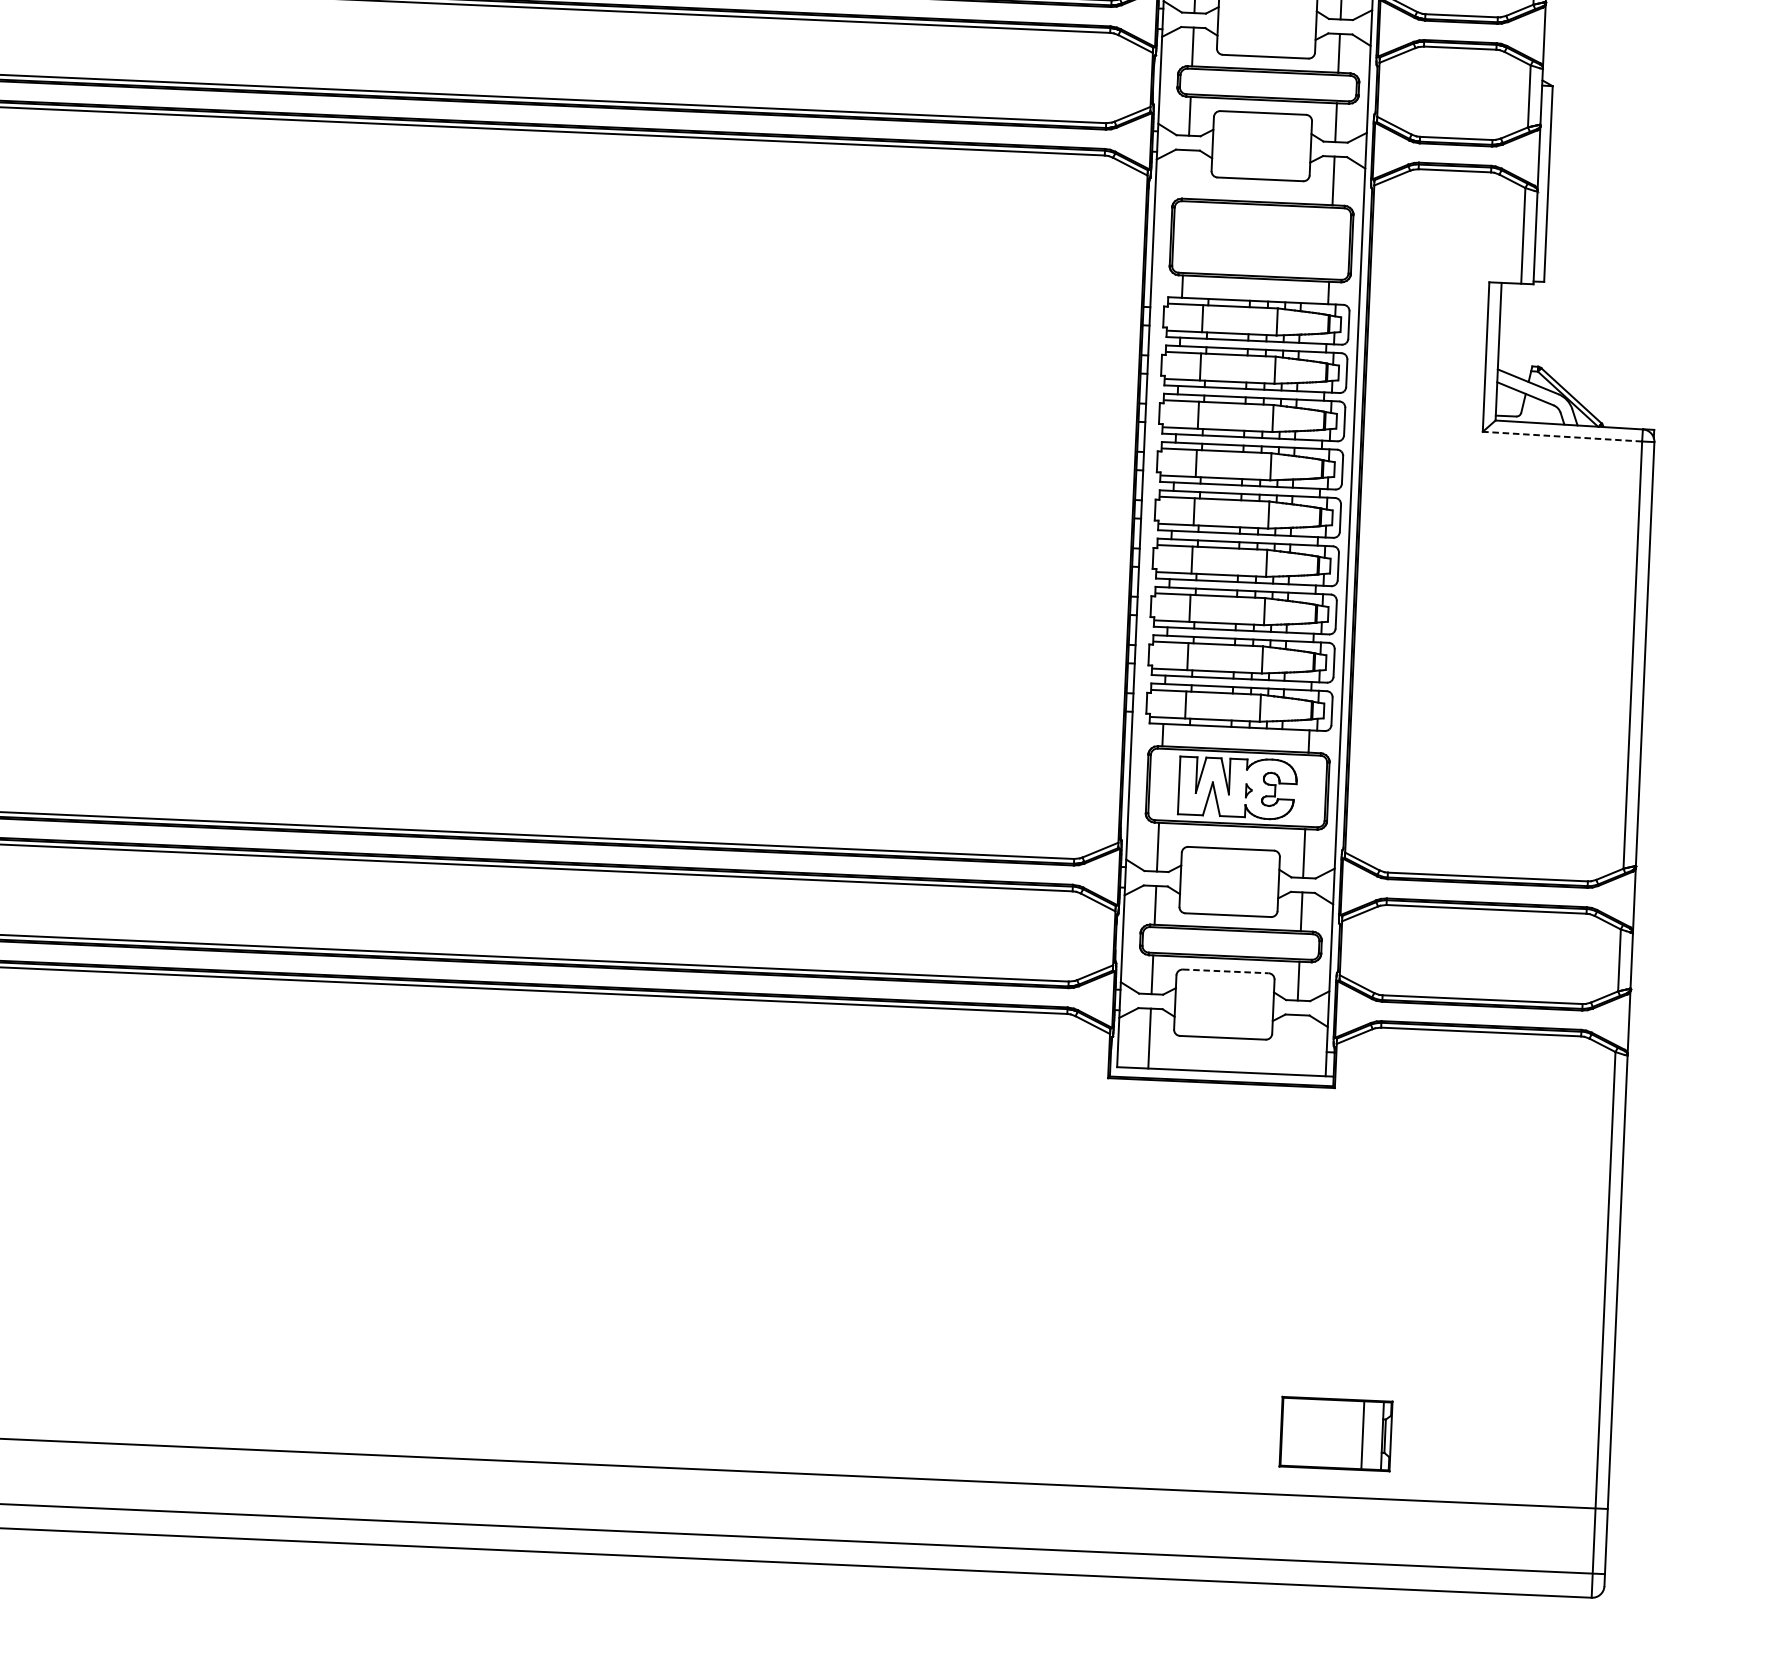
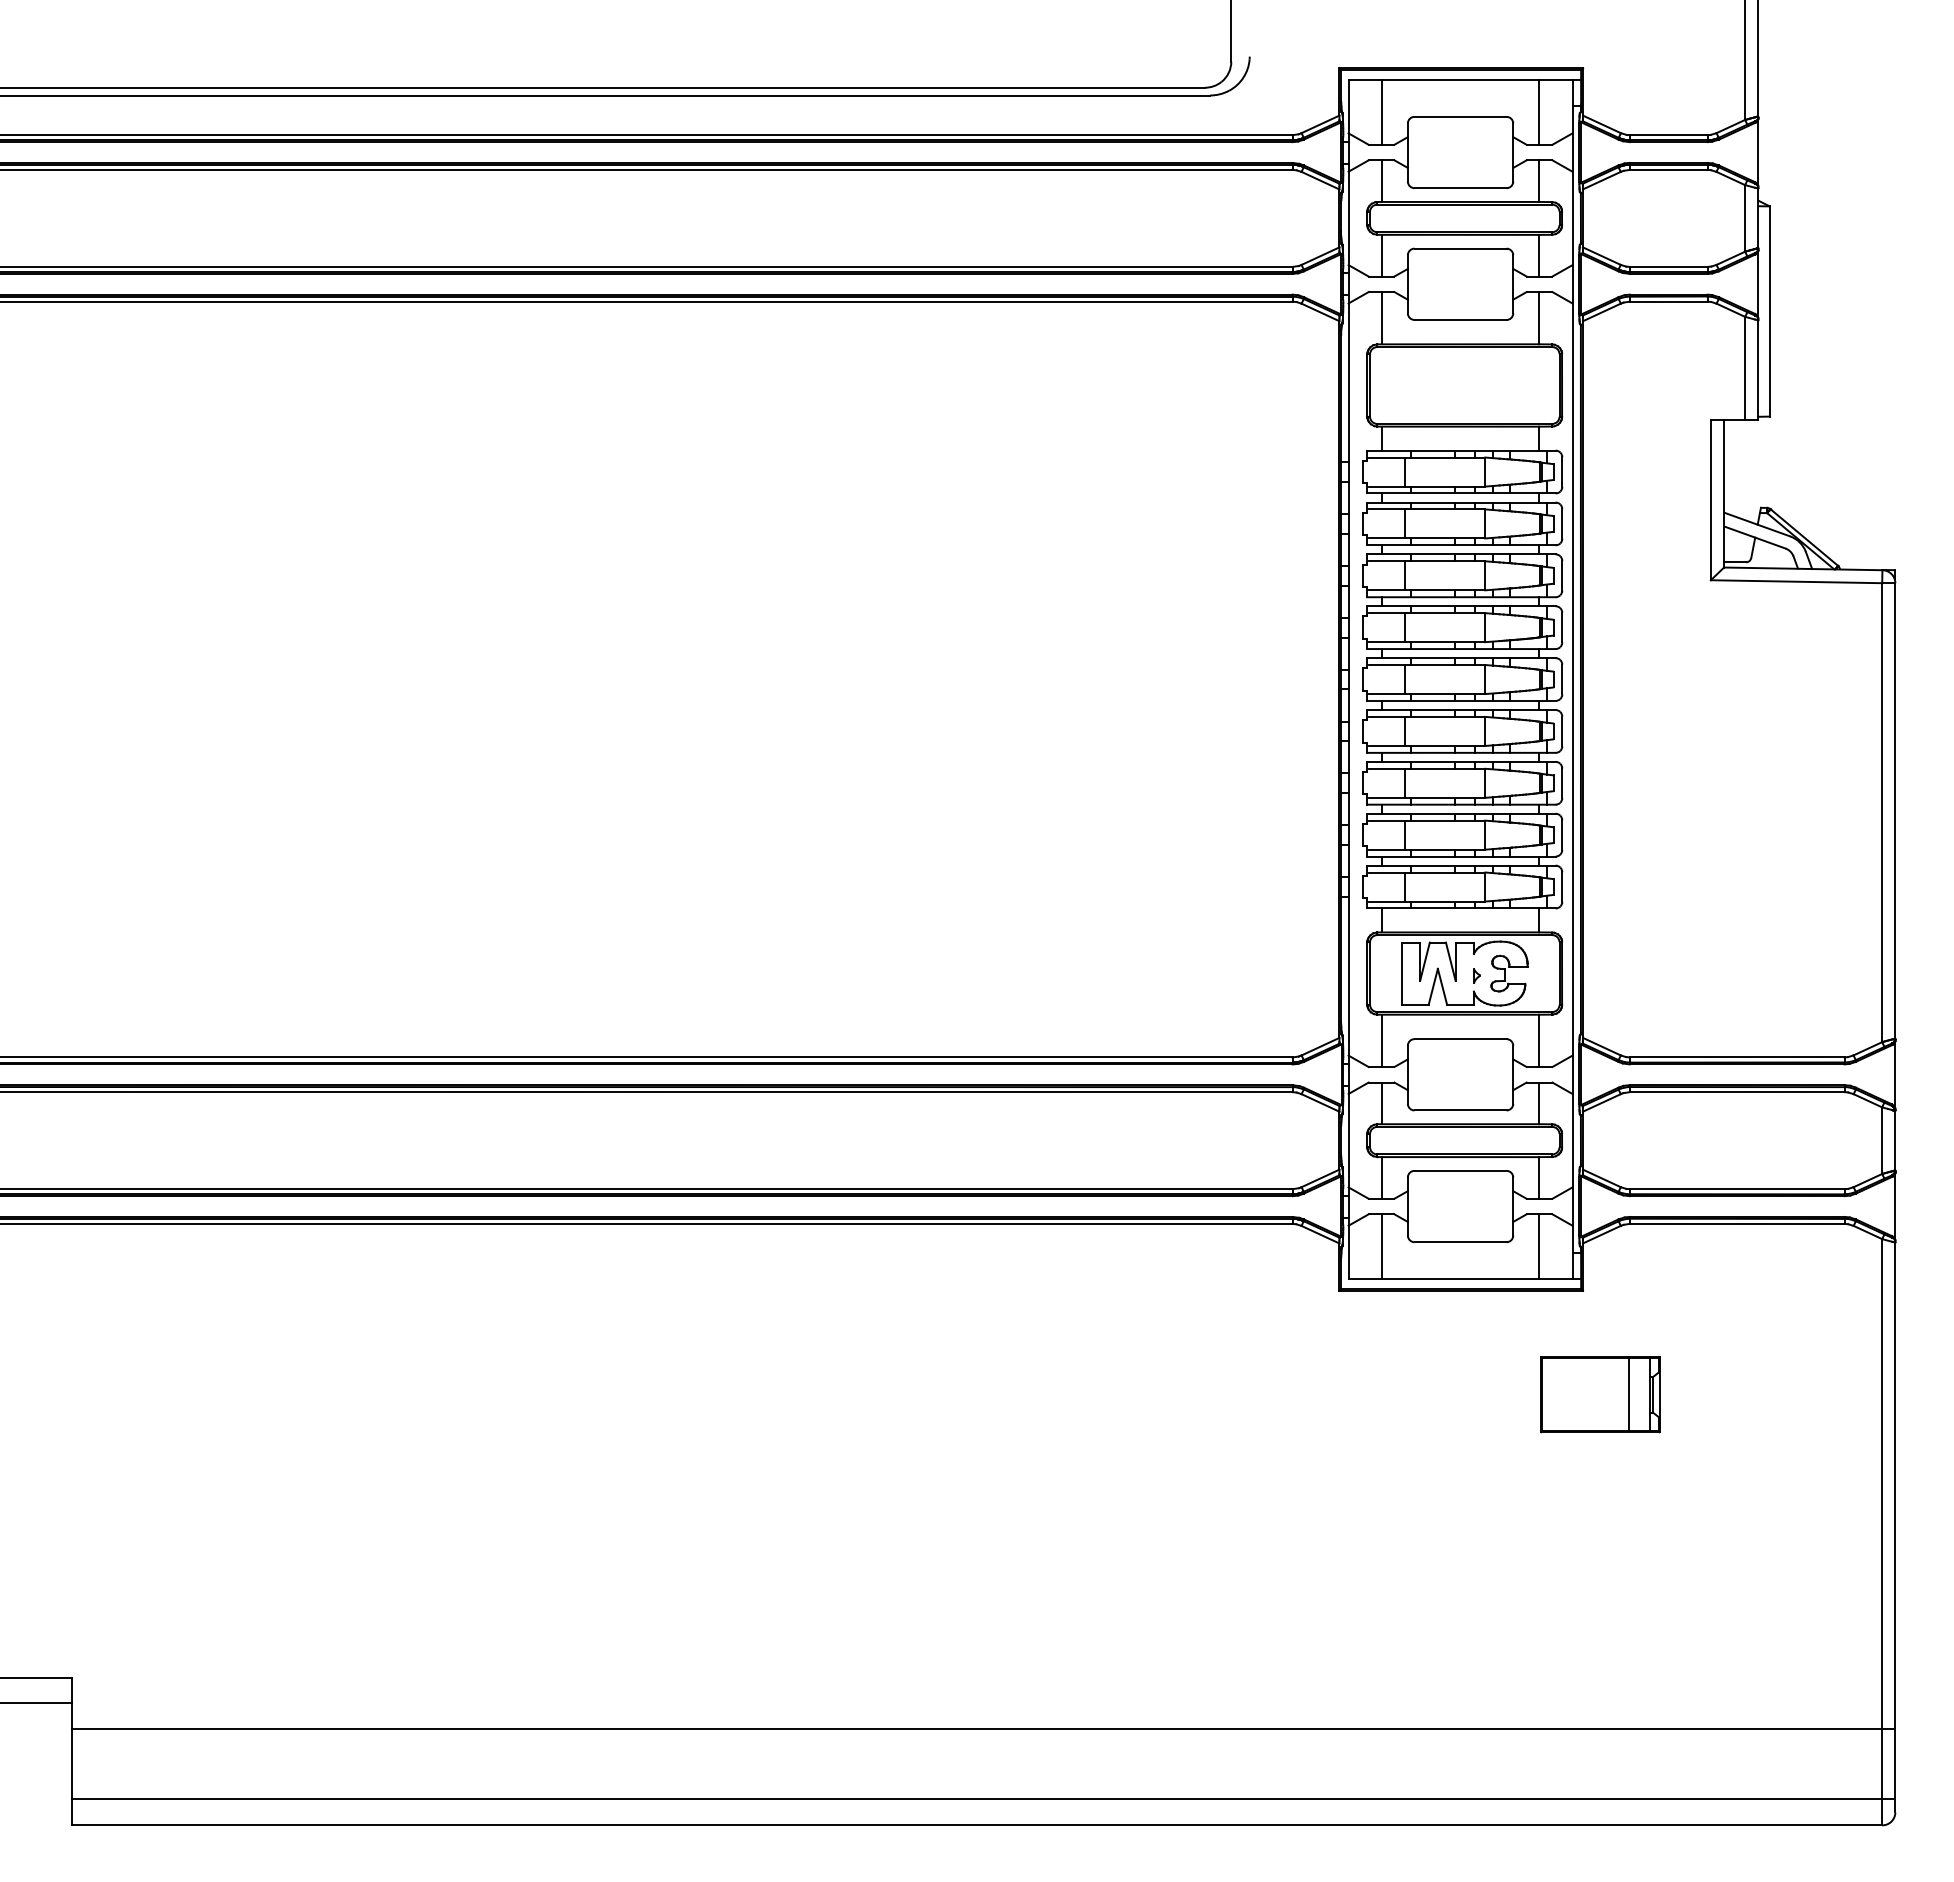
line: (1187, 174) -> (1382, 318), added
line: (1562, 436) -> (1796, 581), dashed -> solid
line: (1226, 971) -> (1461, 1170), dashed -> solid
line: (1296, 1045) -> (1539, 1246), added
part: (1336, 1433) -> (1600, 1394), moved

